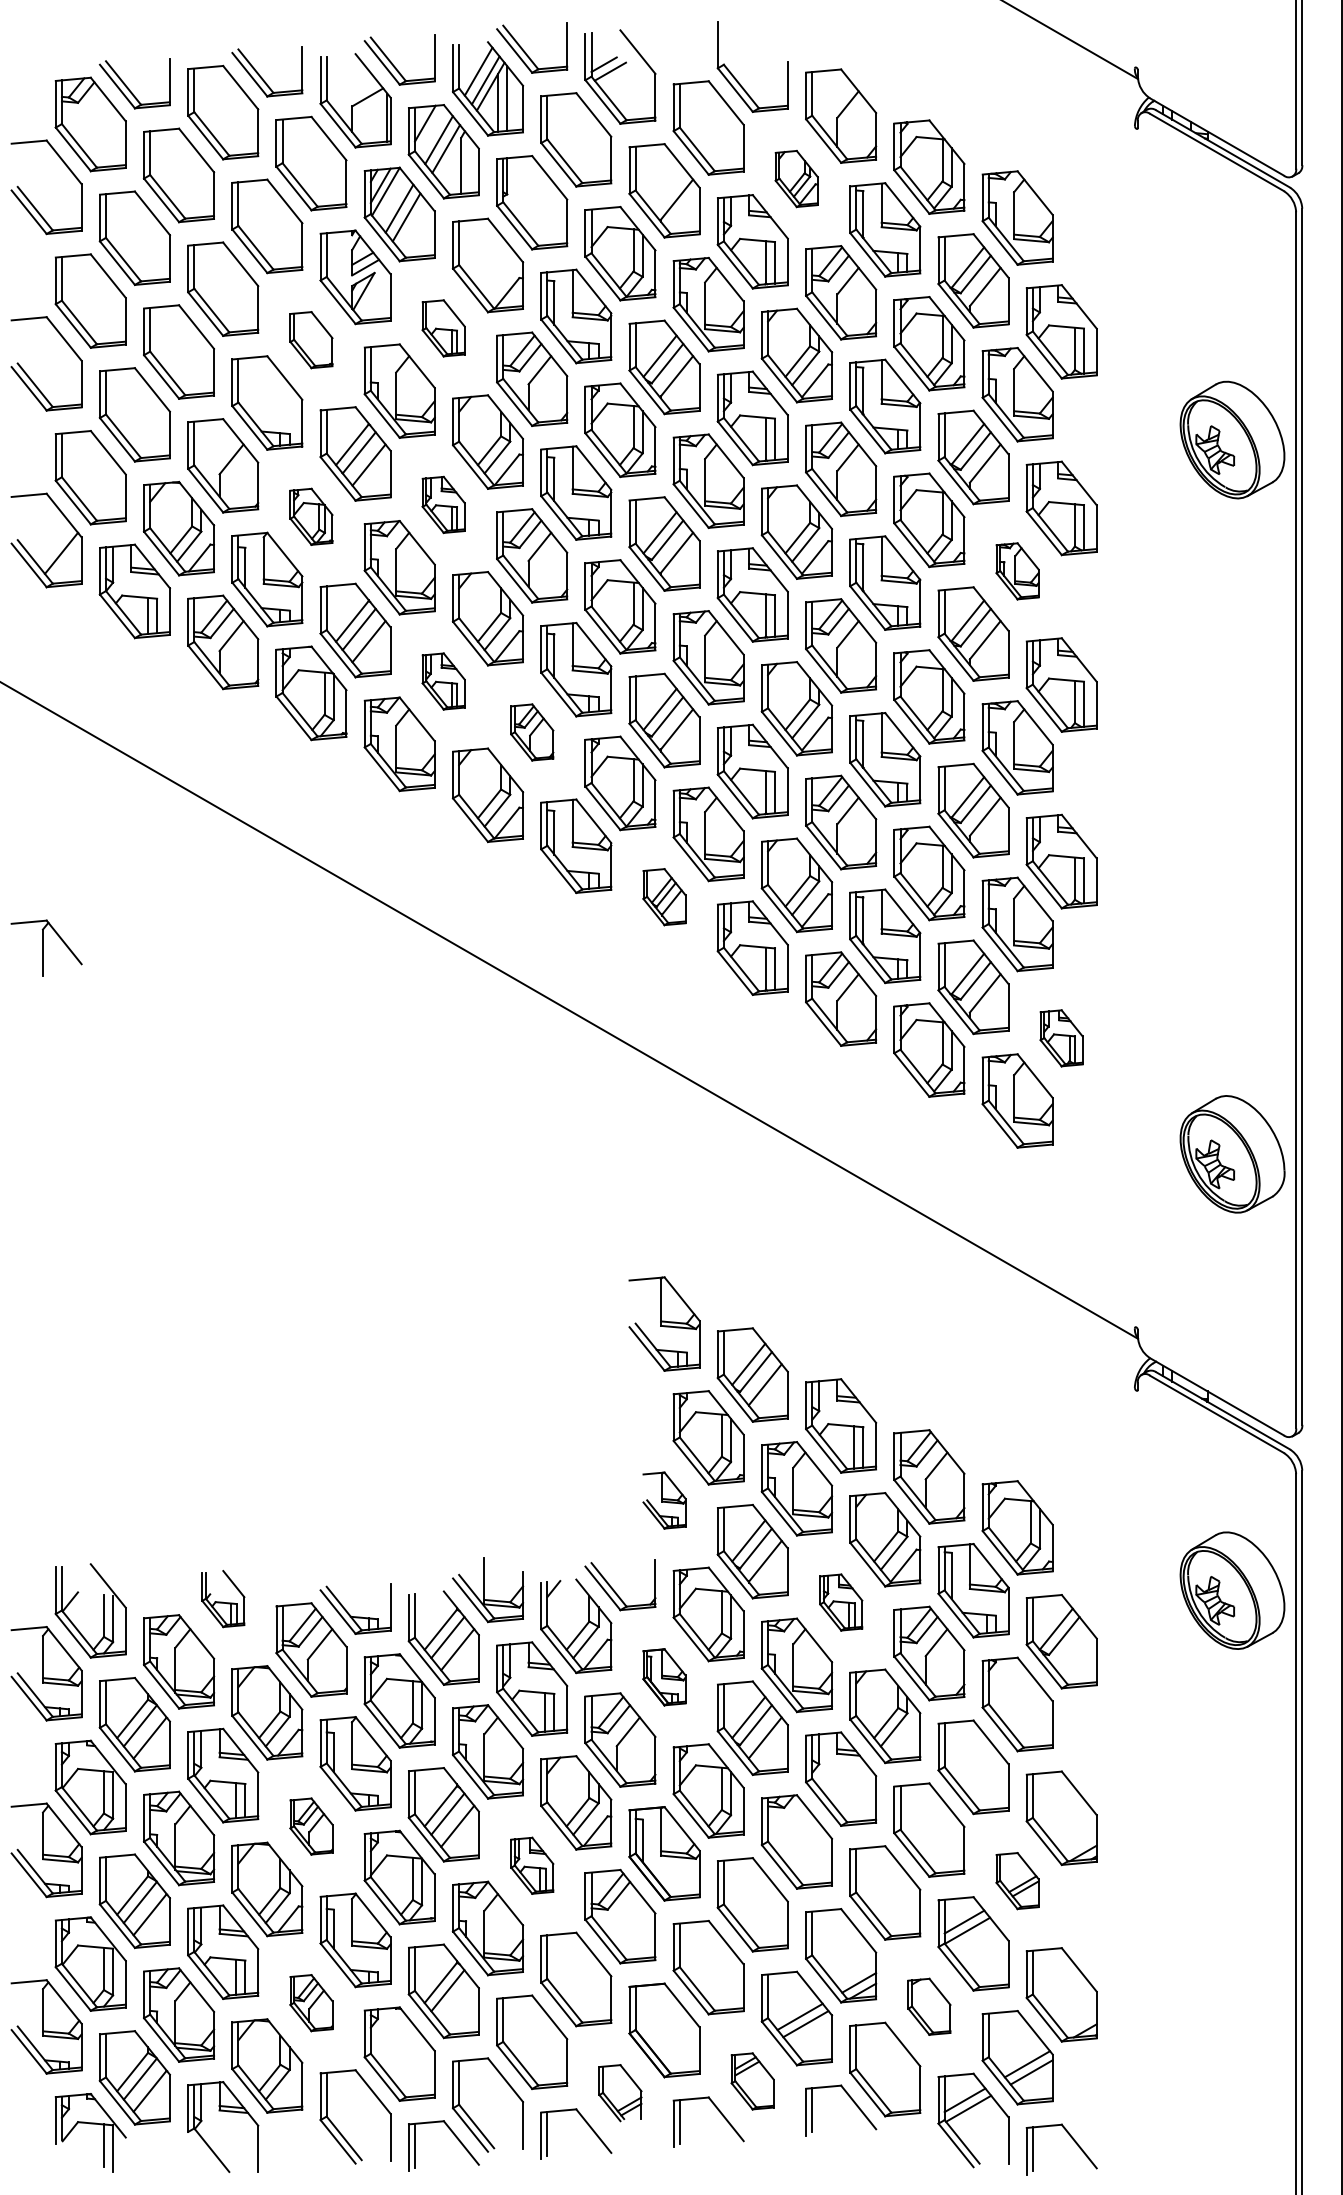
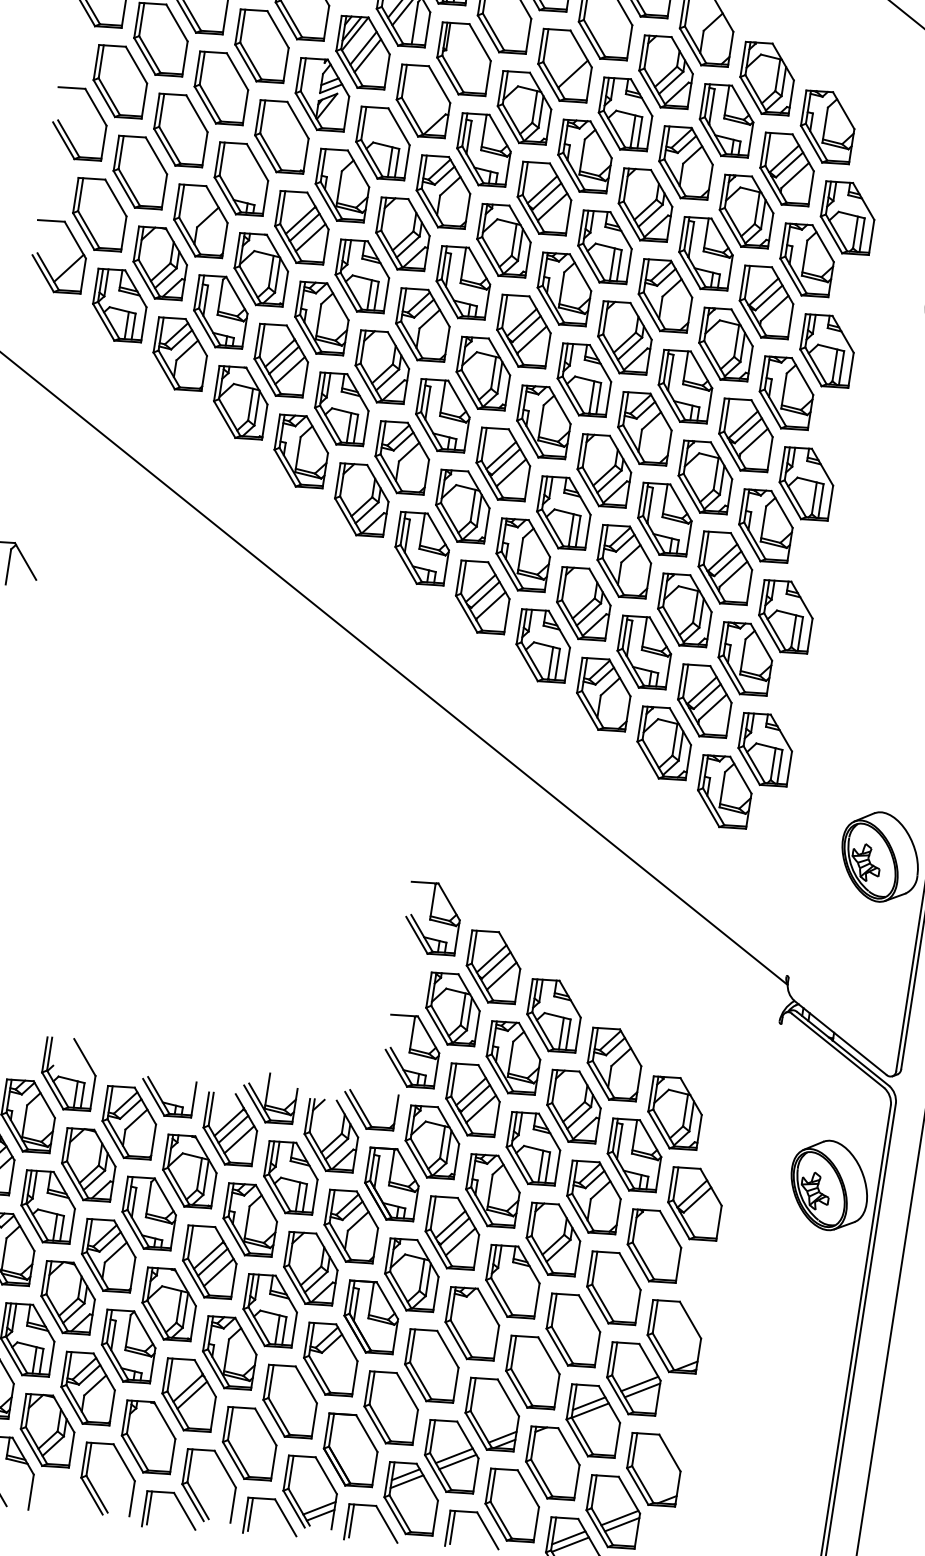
part: (796, 178) -> (665, 71), size x1.67
part: (443, 328) -> (382, 143), size x1.67
part: (311, 339) -> (282, 136), size x1.67
part: (443, 504) -> (362, 276), size x1.67
part: (311, 516) -> (261, 269), size x1.67
part: (1017, 571) -> (786, 393), size x1.67
part: (443, 681) -> (341, 409), size x1.67
part: (532, 732) -> (402, 458), size x1.67
part: (664, 896) -> (482, 596), size x1.67
part: (1061, 1038) -> (765, 749), size x1.67
part: (664, 1500) -> (412, 1051), size x1.67
part: (223, 1598) -> (69, 1073), size x1.67
part: (841, 1602) -> (533, 1148), size x1.67
part: (664, 1677) -> (391, 1184), size x1.67
part: (311, 1826) -> (108, 1255), size x1.67
part: (532, 1865) -> (270, 1310), size x1.67
part: (1017, 1880) -> (633, 1378), size x1.67
part: (311, 2002) -> (88, 1388), size x1.67
part: (929, 2006) -> (552, 1463), size x1.67
part: (752, 2081) -> (410, 1498), size x1.67
part: (620, 2092) -> (310, 1491), size x1.67

